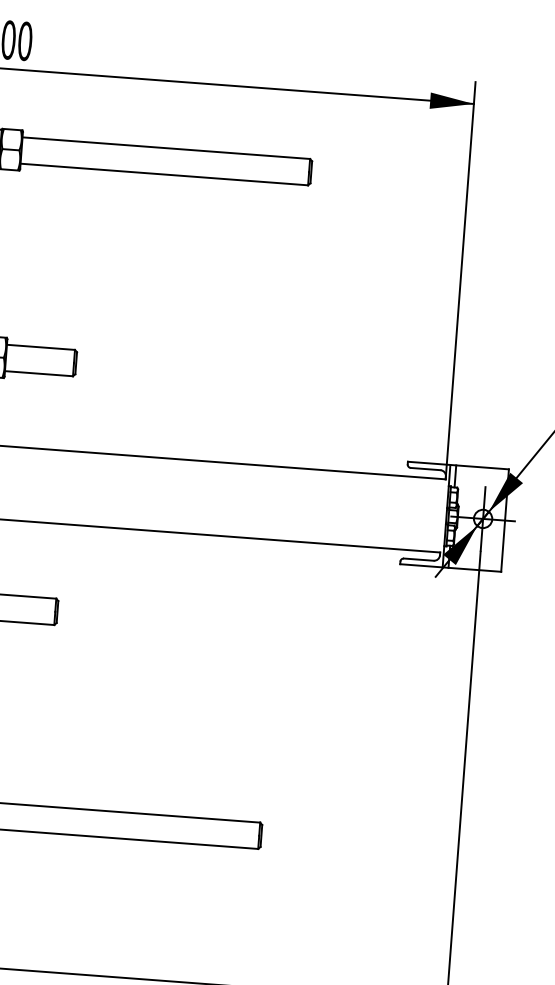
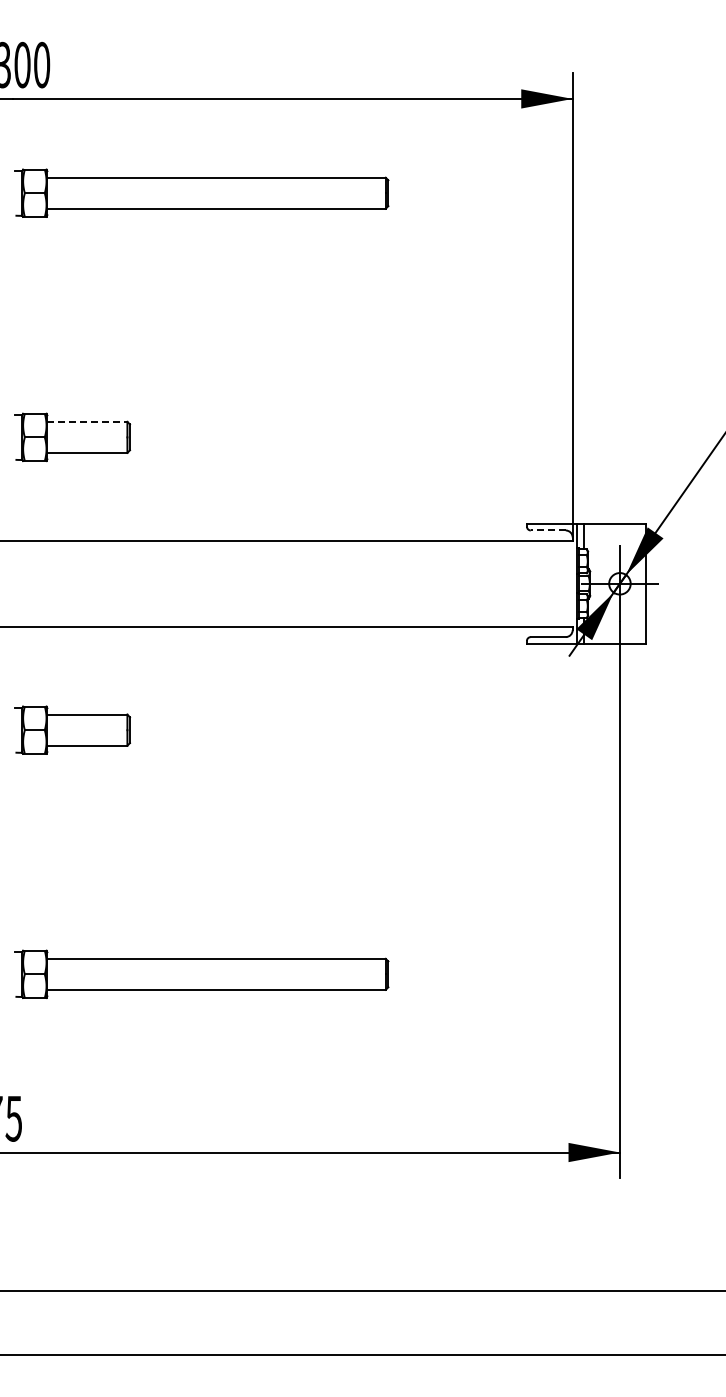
line: (41, 347) -> (87, 421), solid -> dashed
line: (424, 469) -> (547, 530), solid -> dashed

